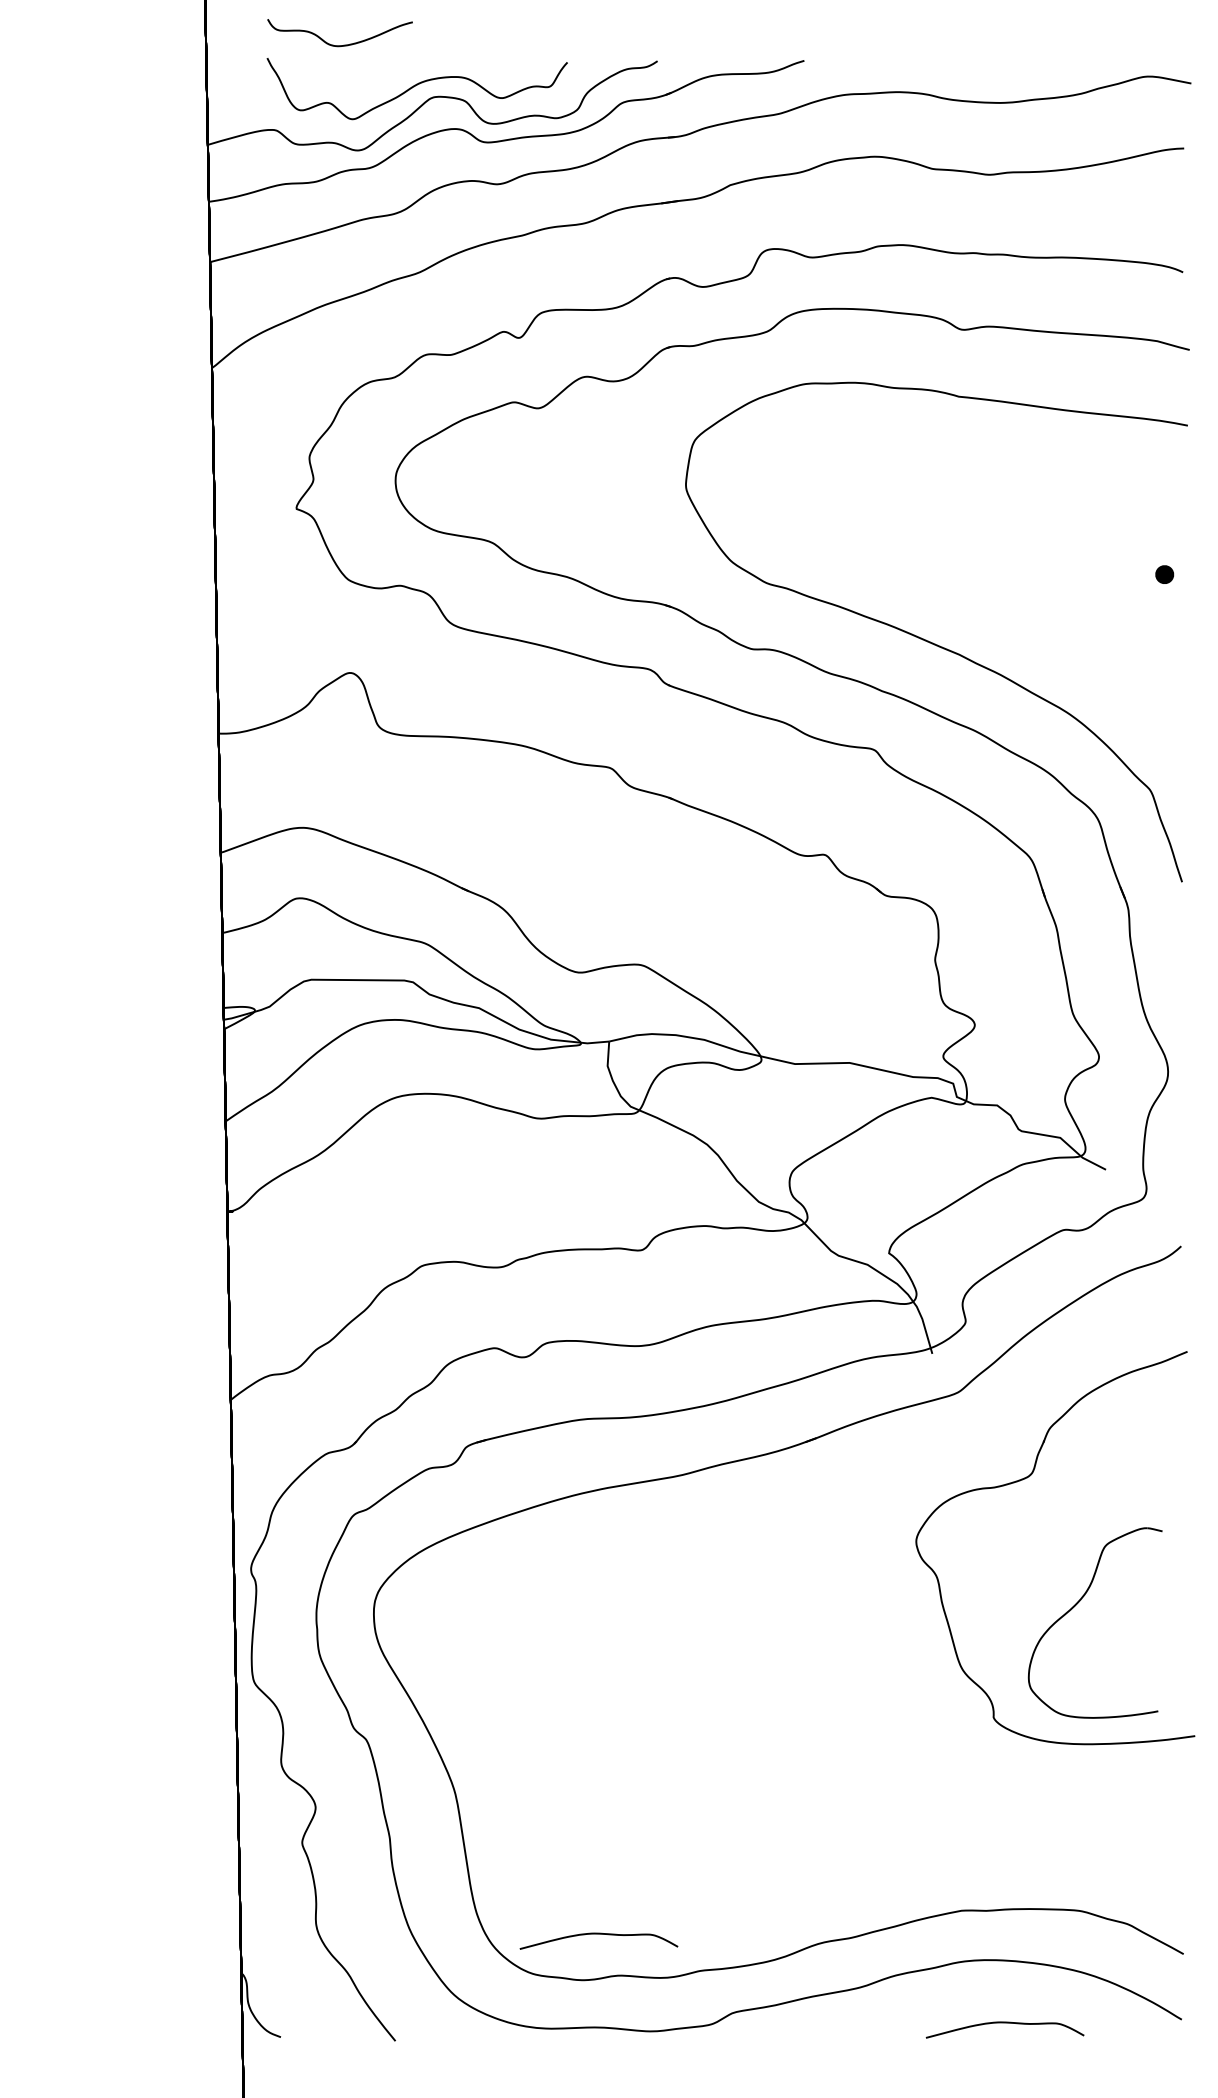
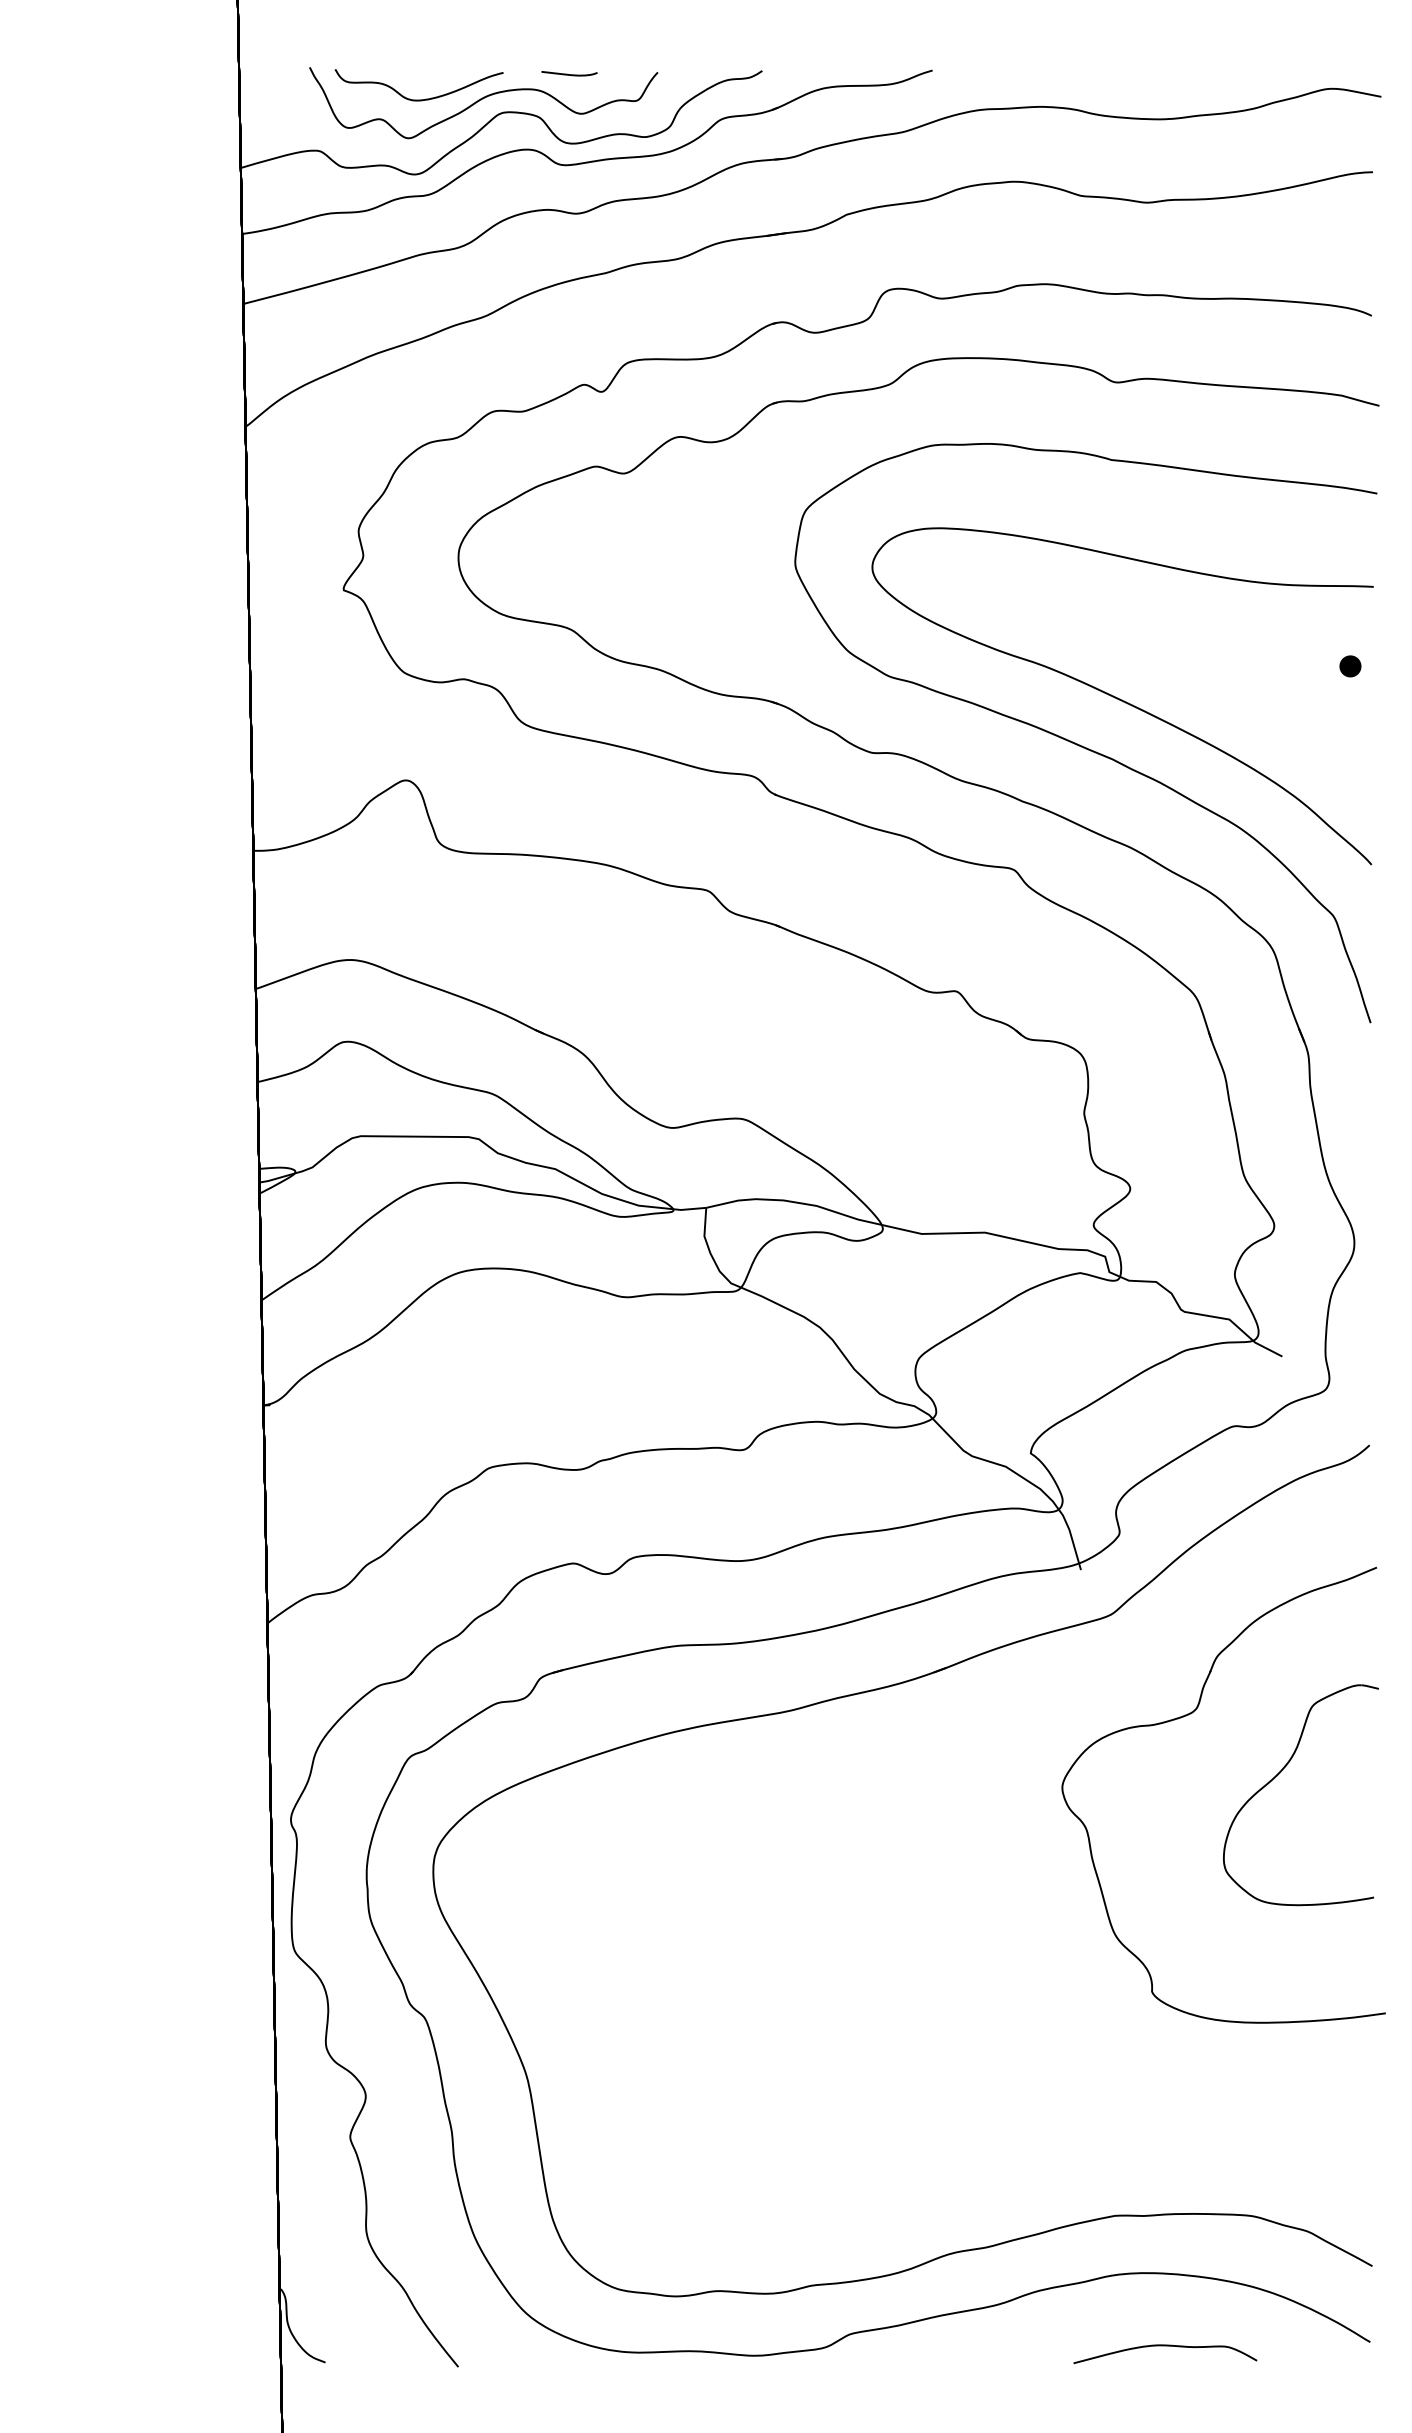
curve: (339, 45) -> (418, 99), moved
curve: (491, 64) -> (569, 74), added
curve: (966, 602) -> (1120, 698), added
part: (1076, 1605) -> (1279, 1774), moved
curve: (599, 1934) -> (694, 2243), removed

